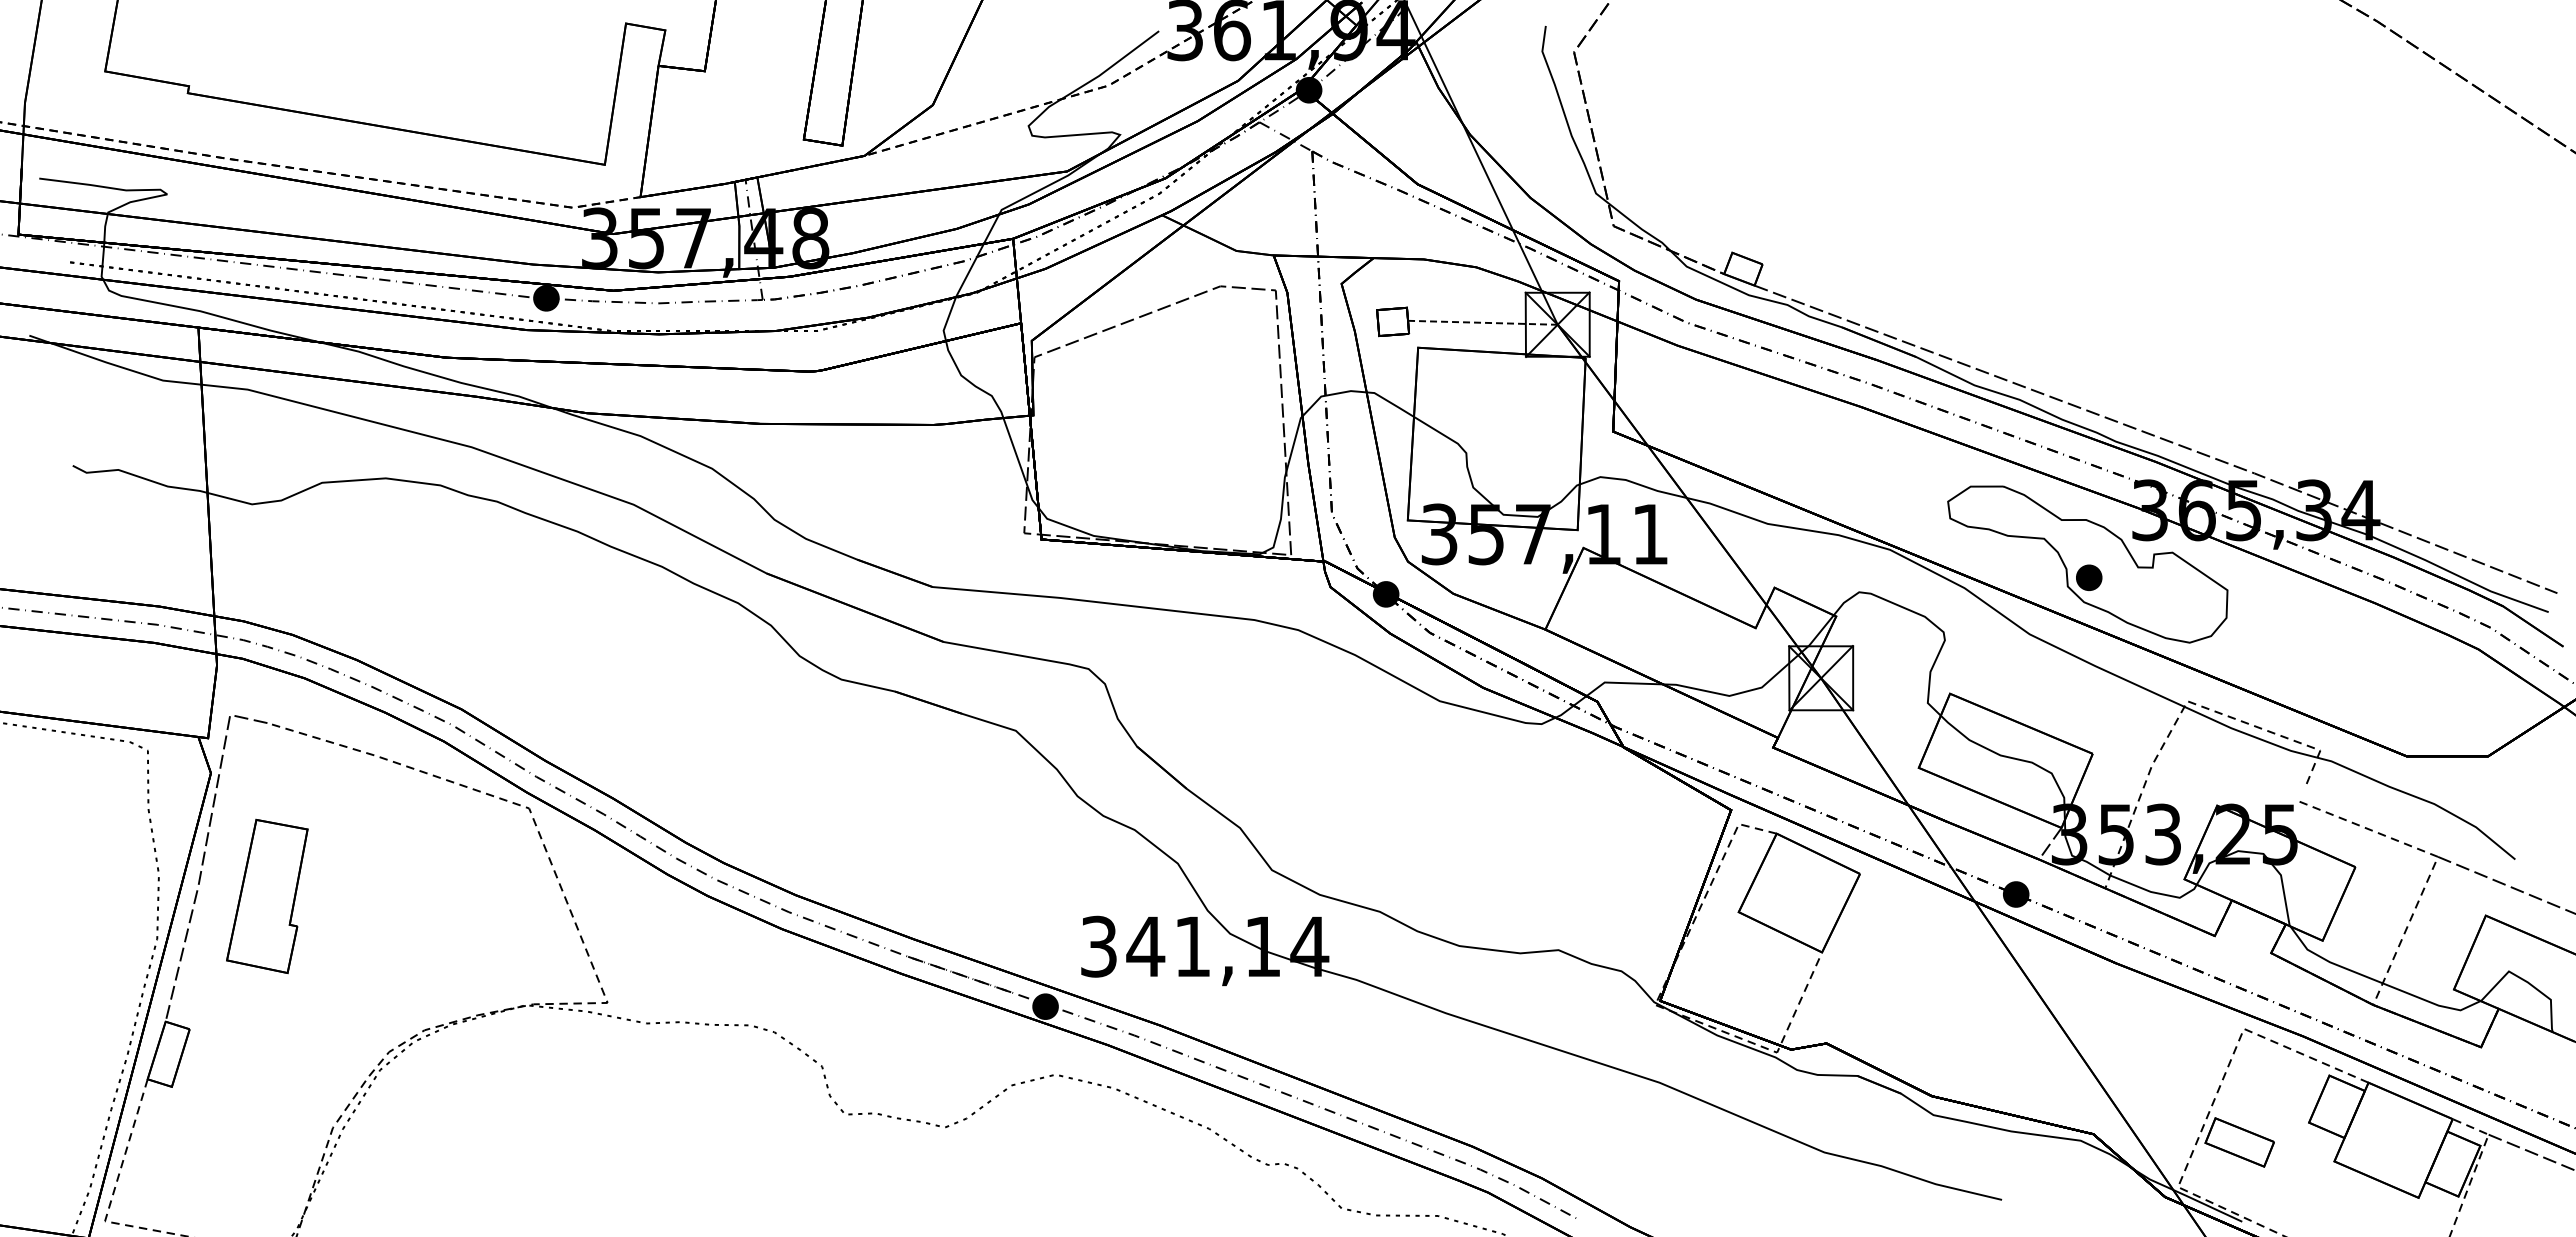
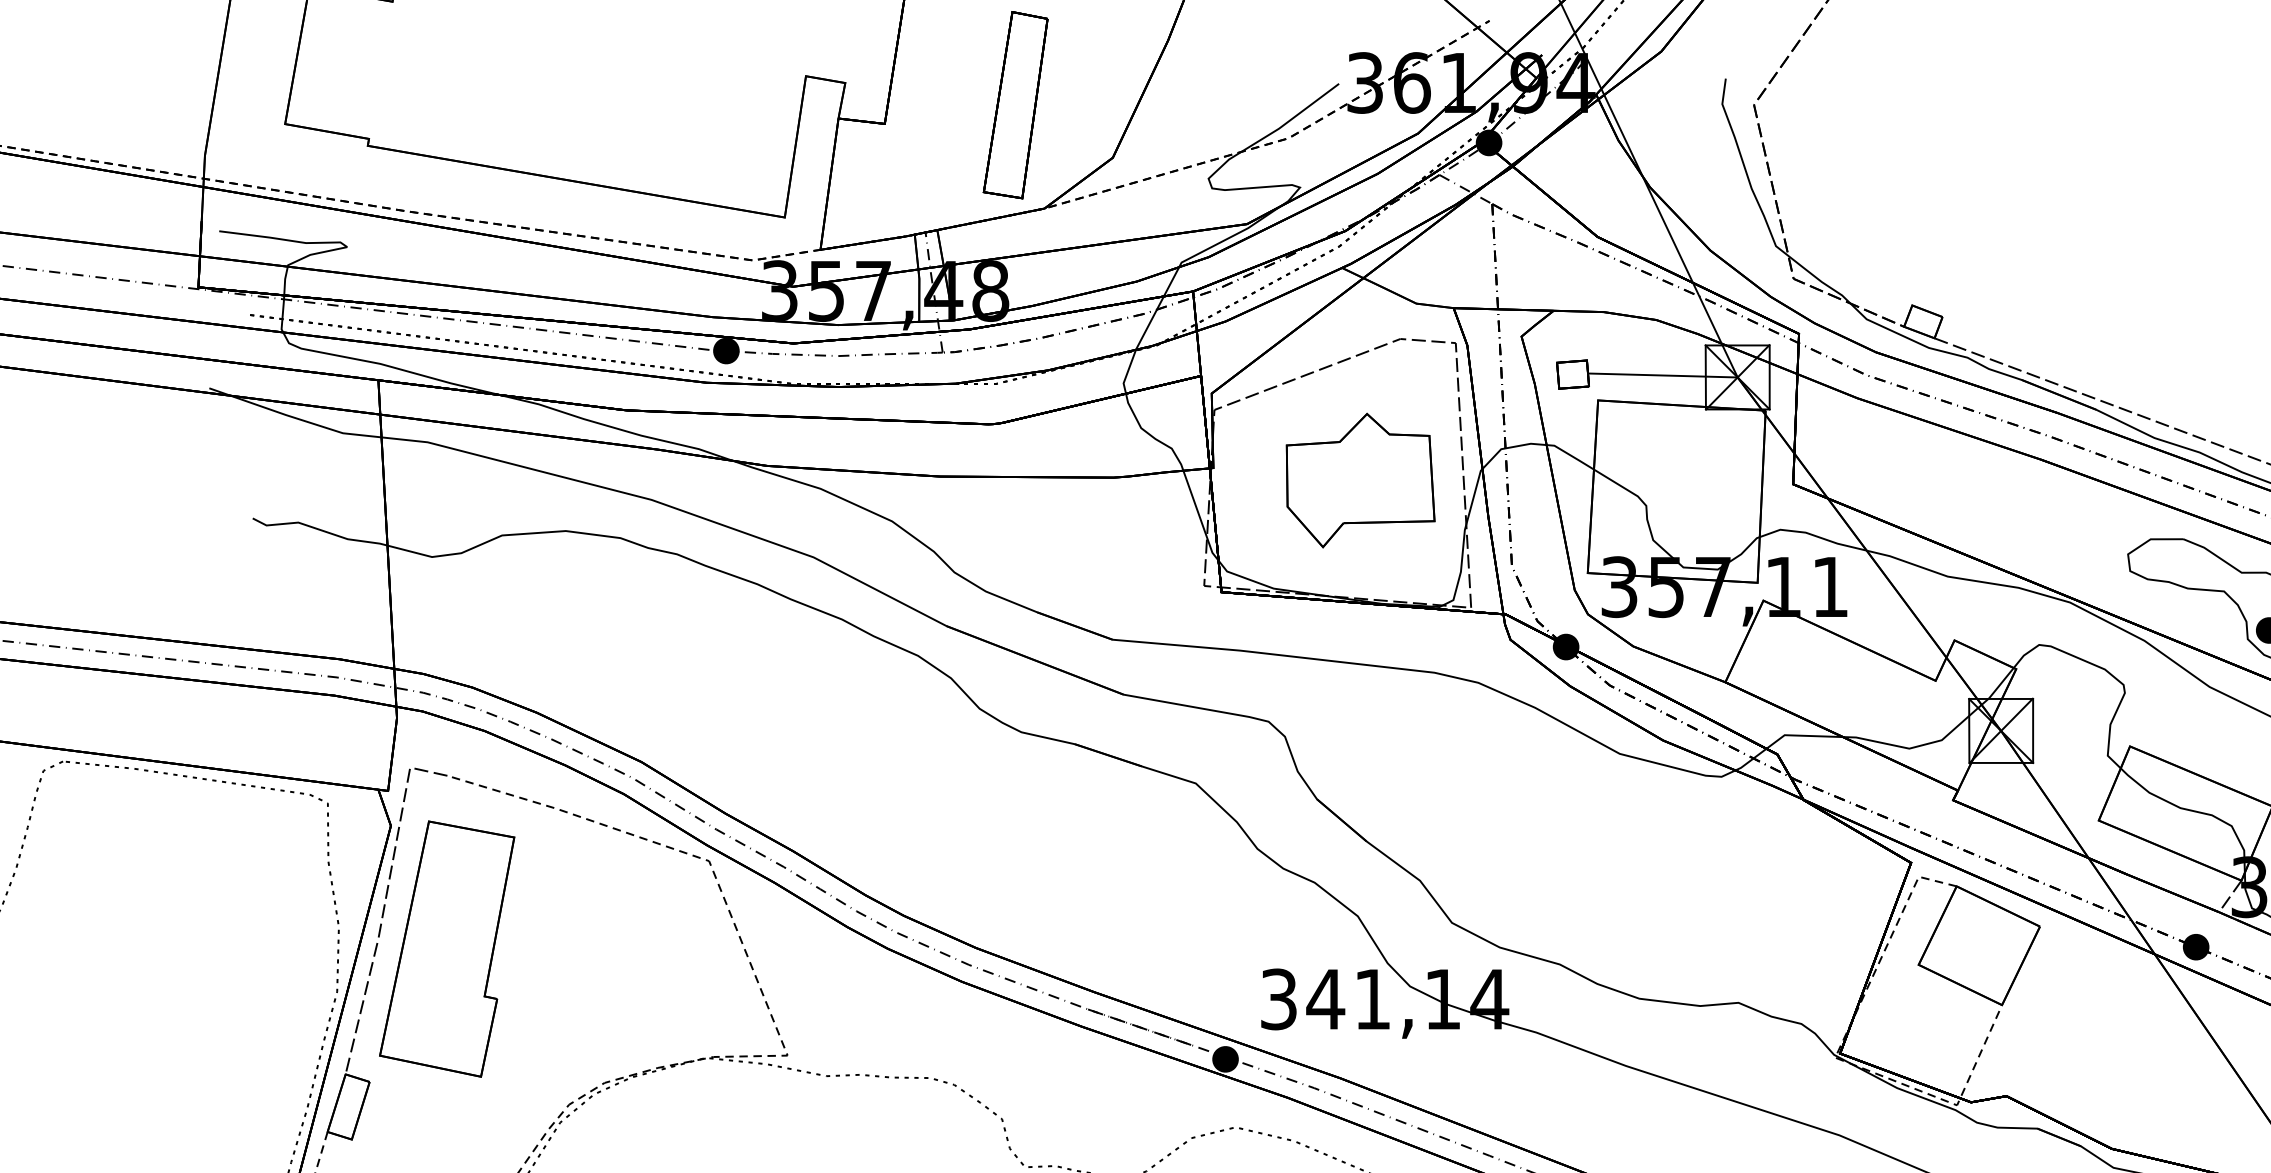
line: (1482, 322) -> (1662, 375), dashed -> solid
part: (1180, 427) -> (1360, 480), added
part: (267, 896) -> (447, 949), size x1.67

